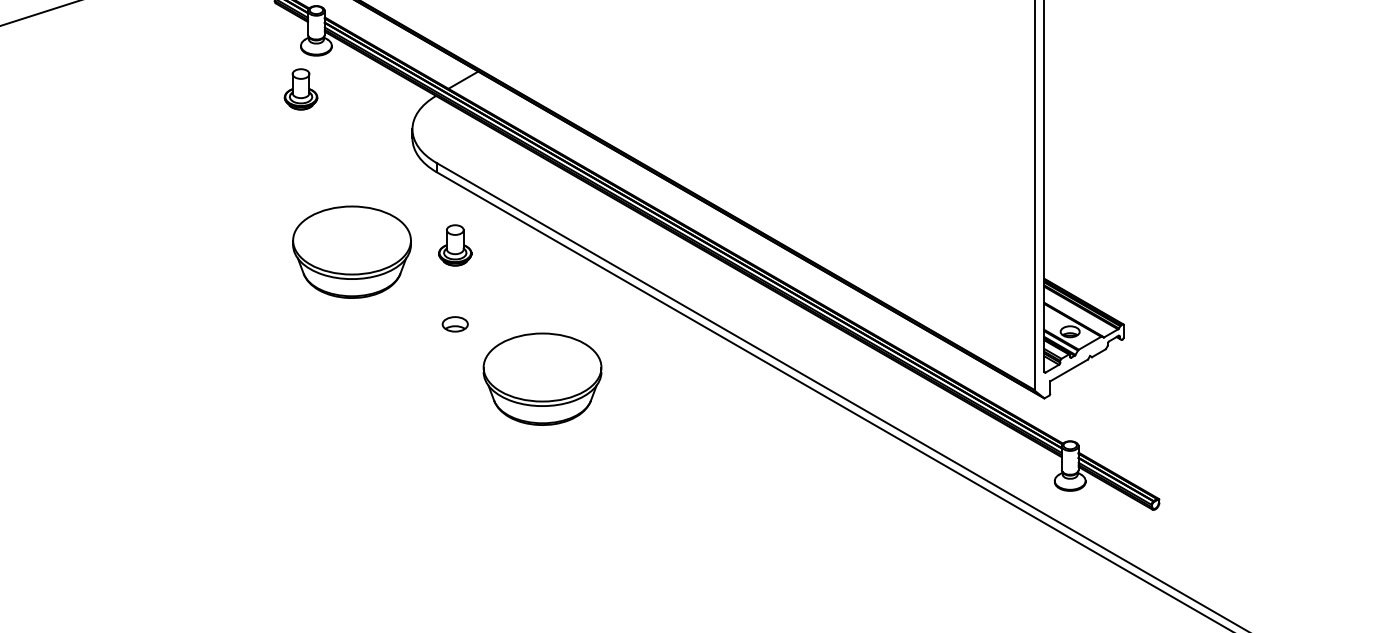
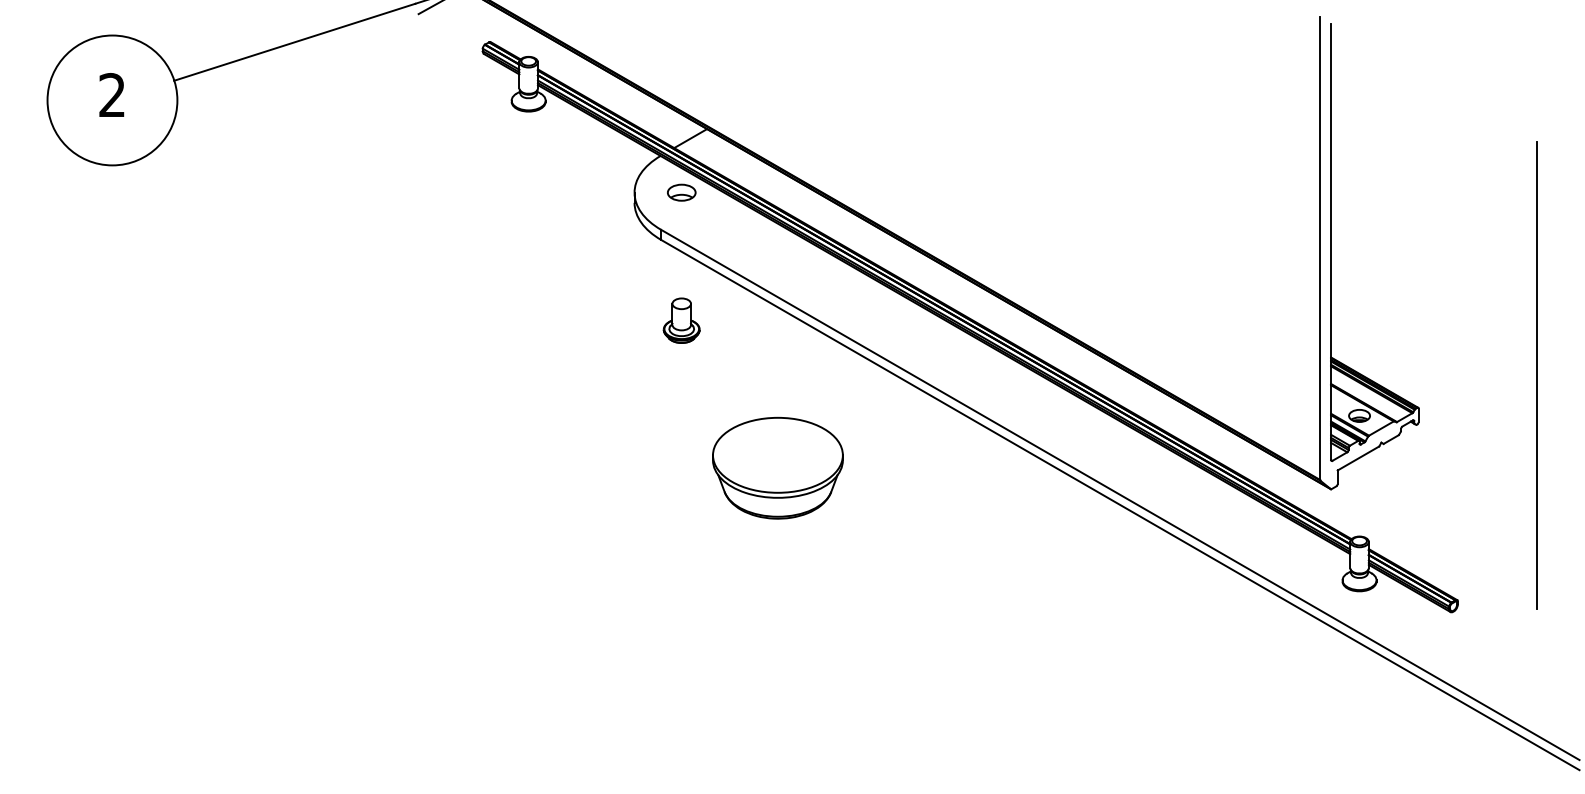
part: (300, 89) -> (511, 148), removed
part: (351, 251) -> (567, 327), removed
line: (1231, 295) -> (1537, 375), added
part: (455, 324) -> (681, 192), moved

